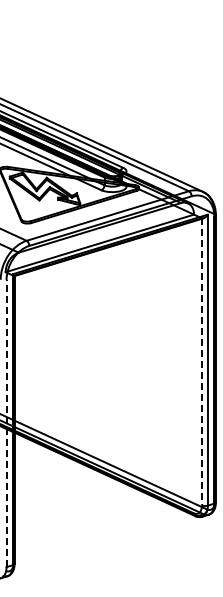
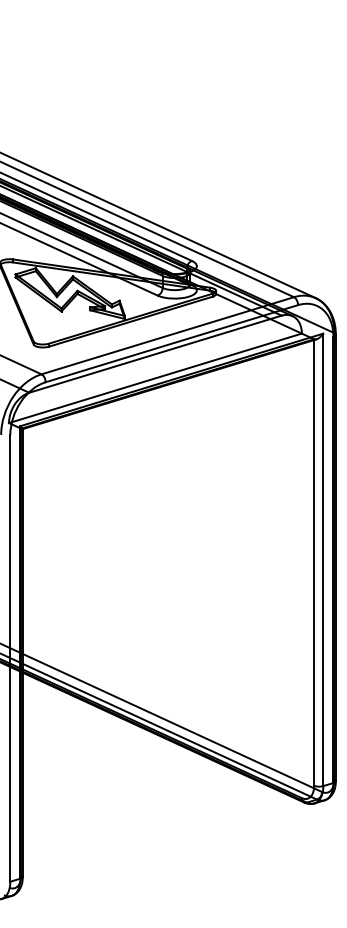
line: (201, 361) -> (313, 561), dashed -> solid
line: (6, 423) -> (10, 658), dashed -> solid

